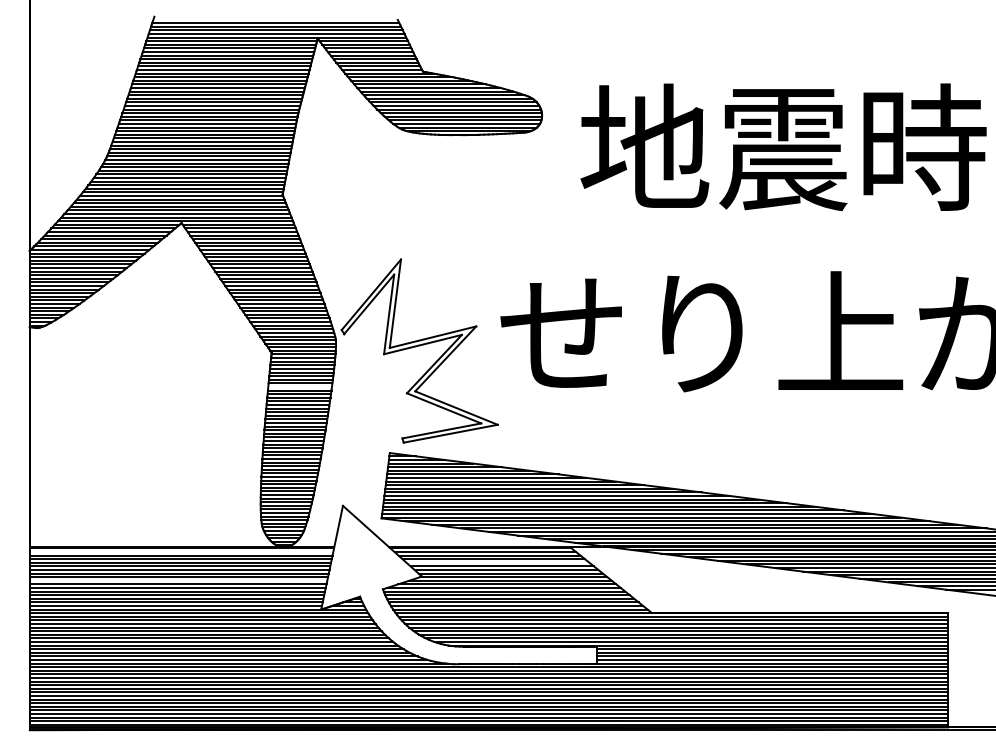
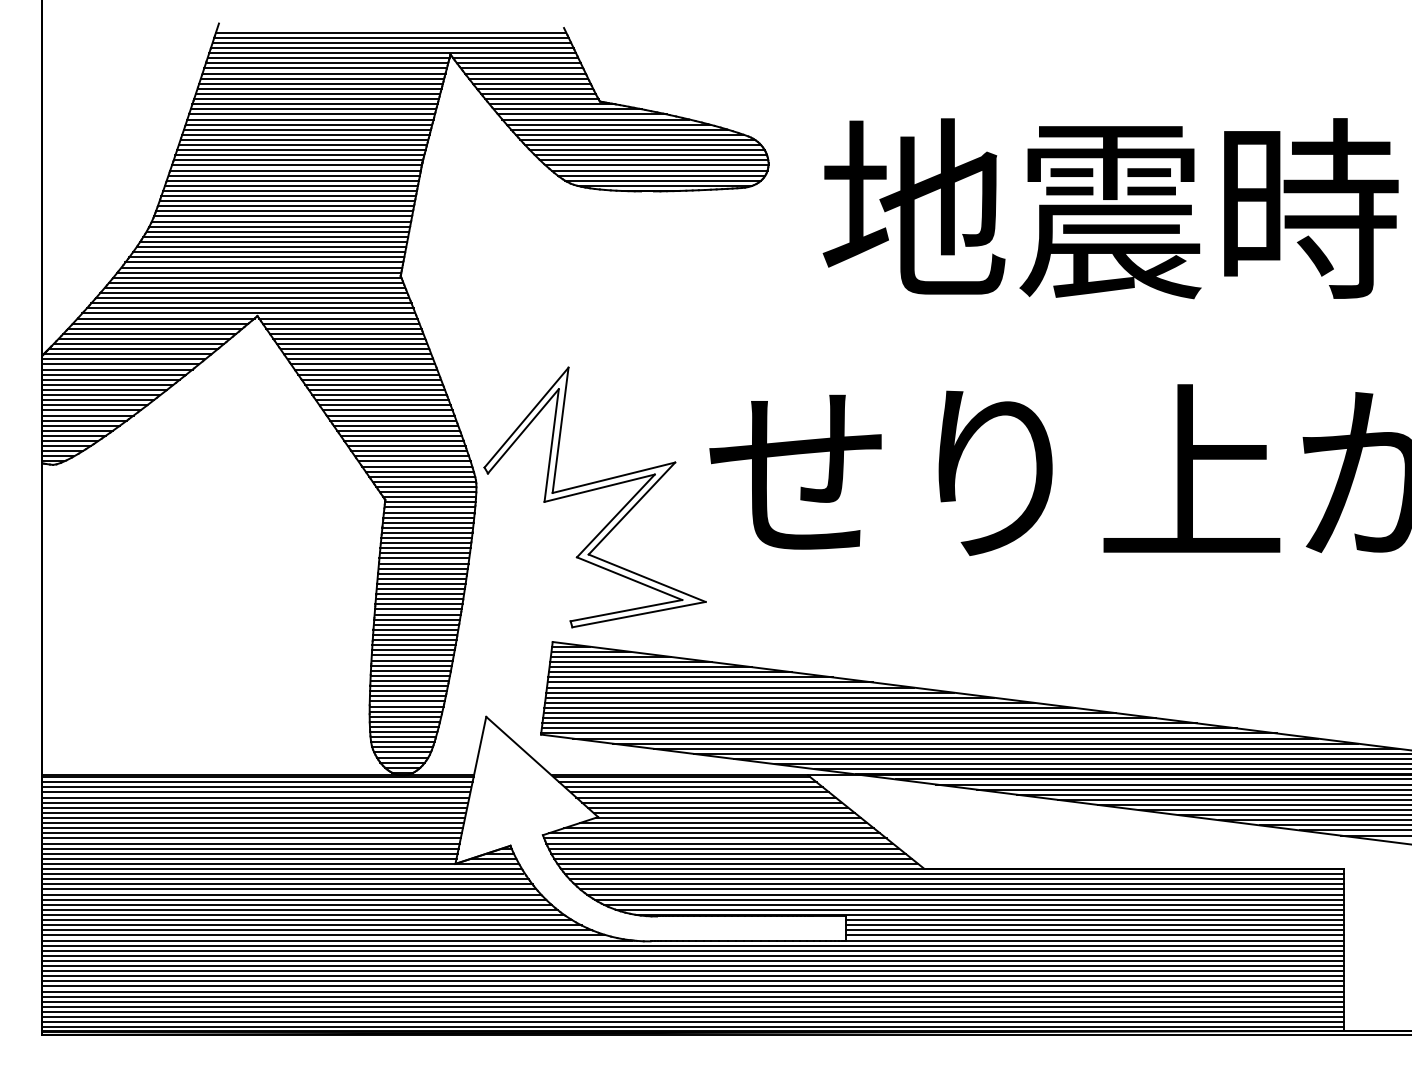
line: (300, 387) -> (425, 548), added
line: (181, 552) -> (257, 782), added
line: (497, 562) -> (705, 797), added
line: (178, 581) -> (253, 823), added

